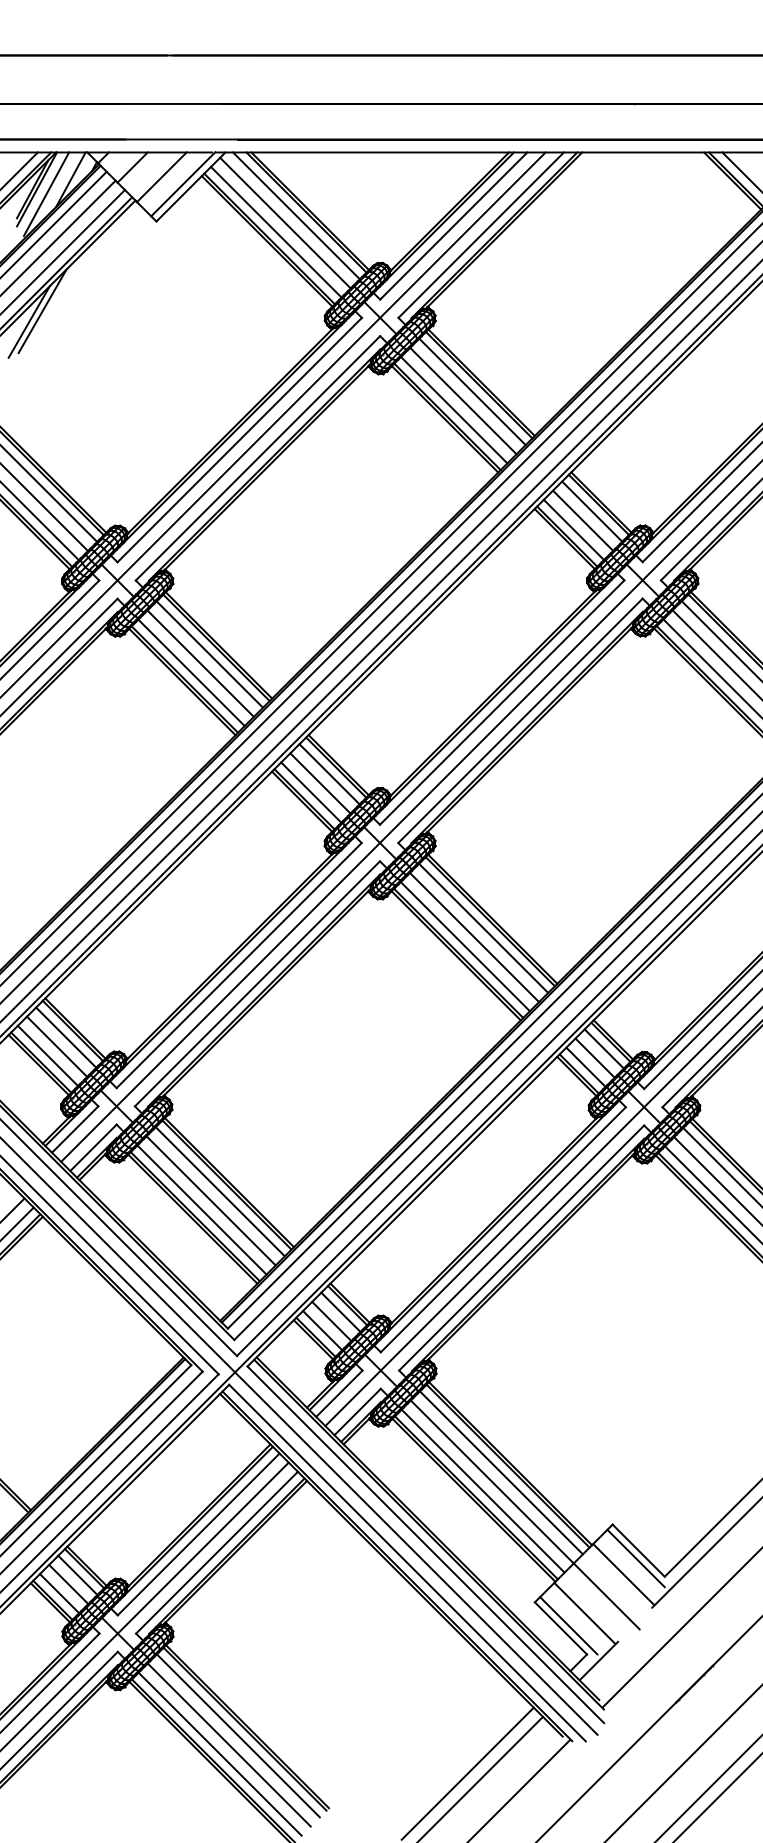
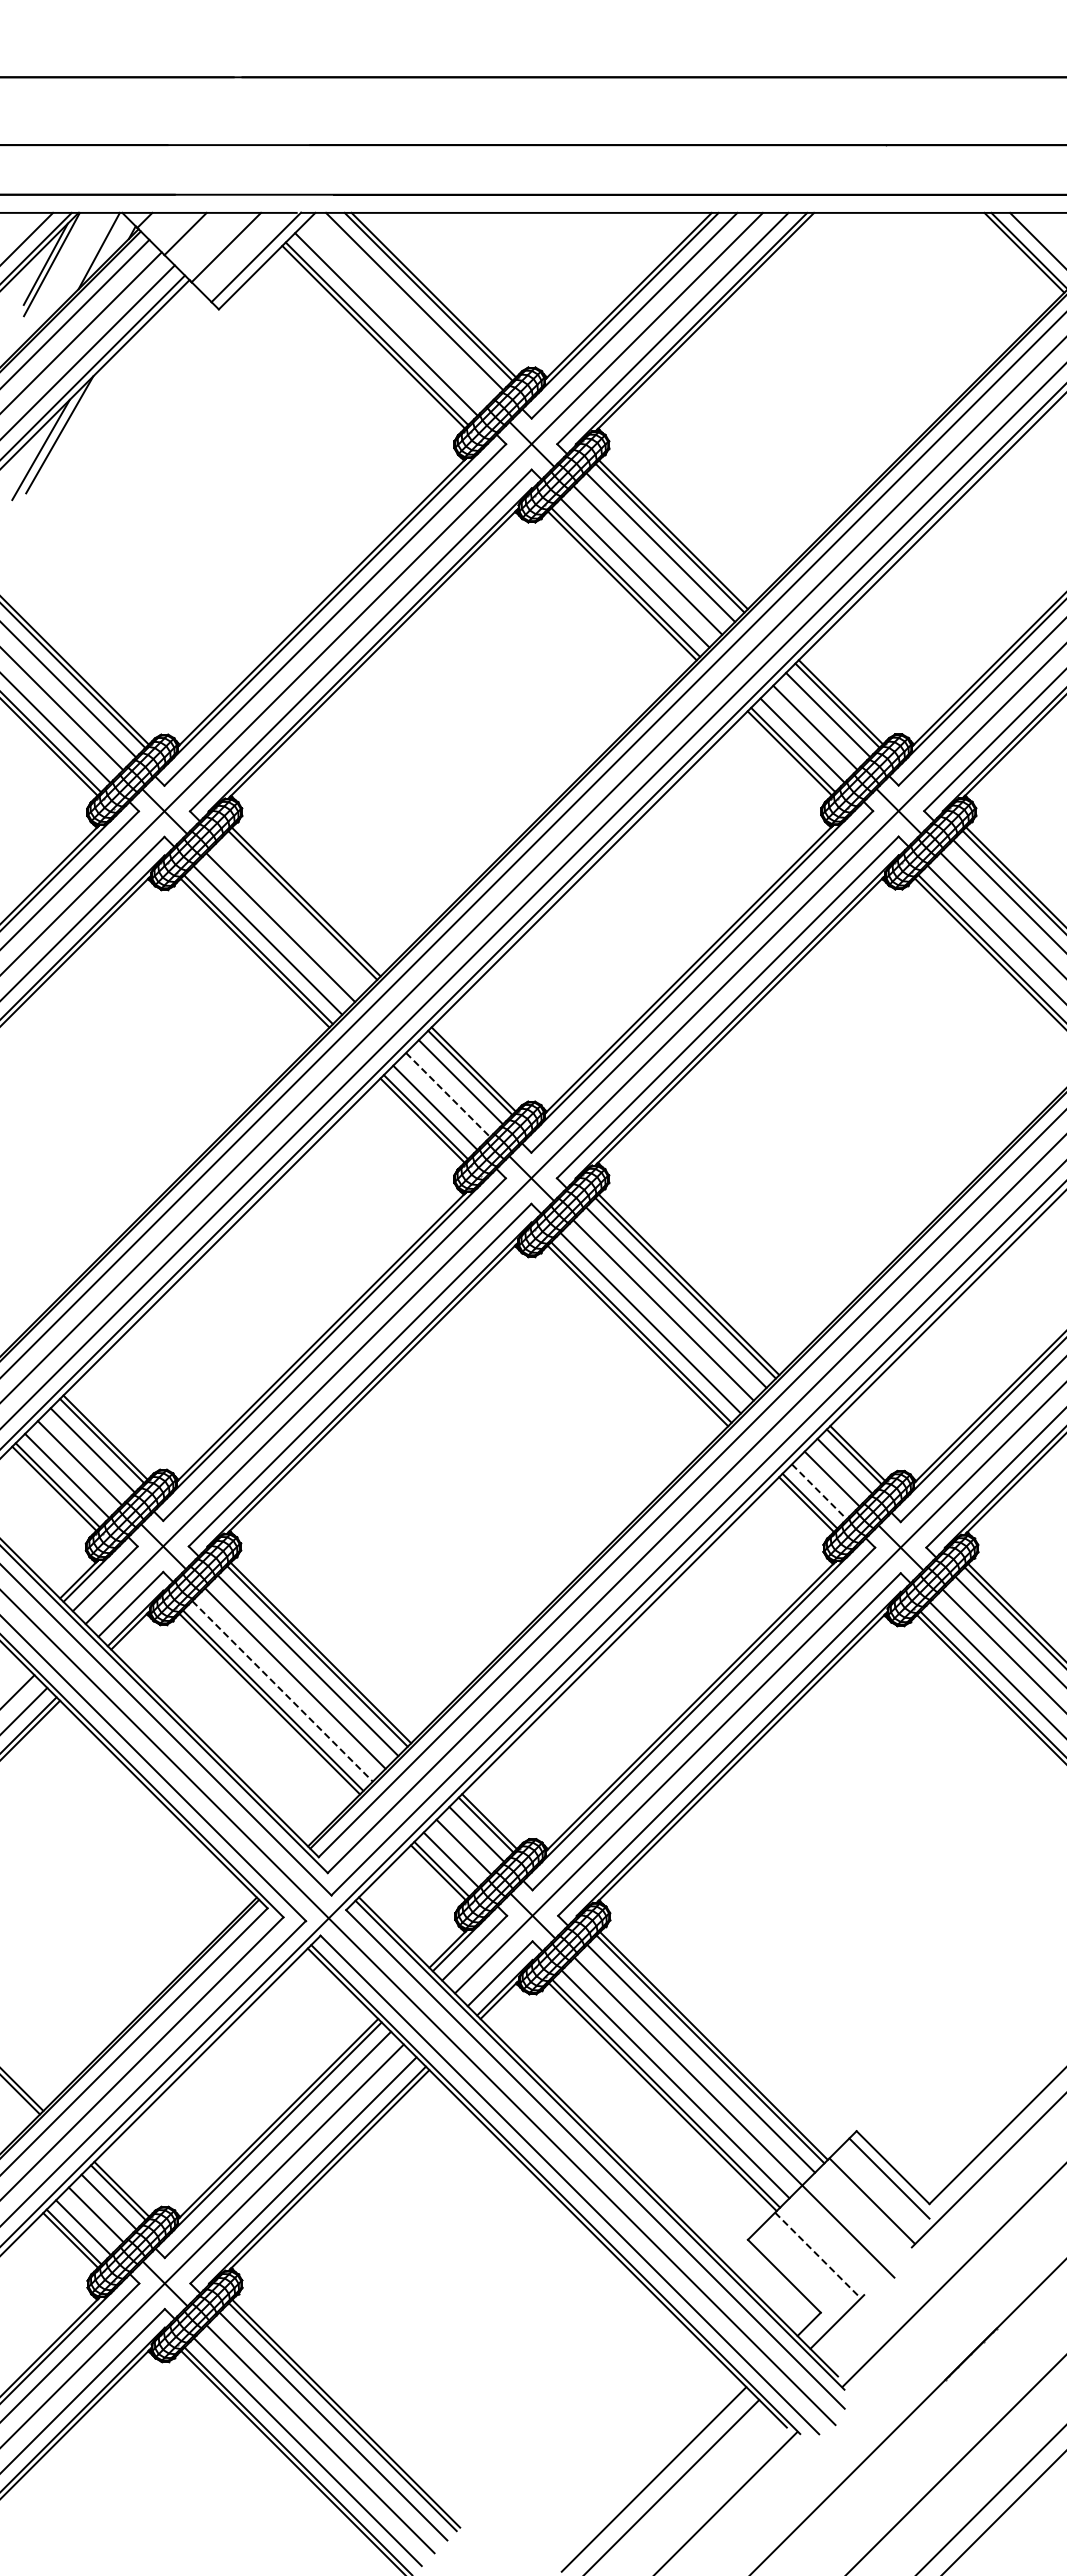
line: (46, 193) -> (64, 270), removed
line: (284, 223) -> (398, 311), removed
line: (209, 654) -> (293, 914), removed
line: (320, 783) -> (448, 1095), solid -> dashed
line: (586, 1067) -> (819, 1491), solid -> dashed
line: (201, 1210) -> (282, 1691), solid -> dashed
line: (585, 1613) -> (818, 2255), solid -> dashed
line: (568, 1625) -> (795, 2272), removed

